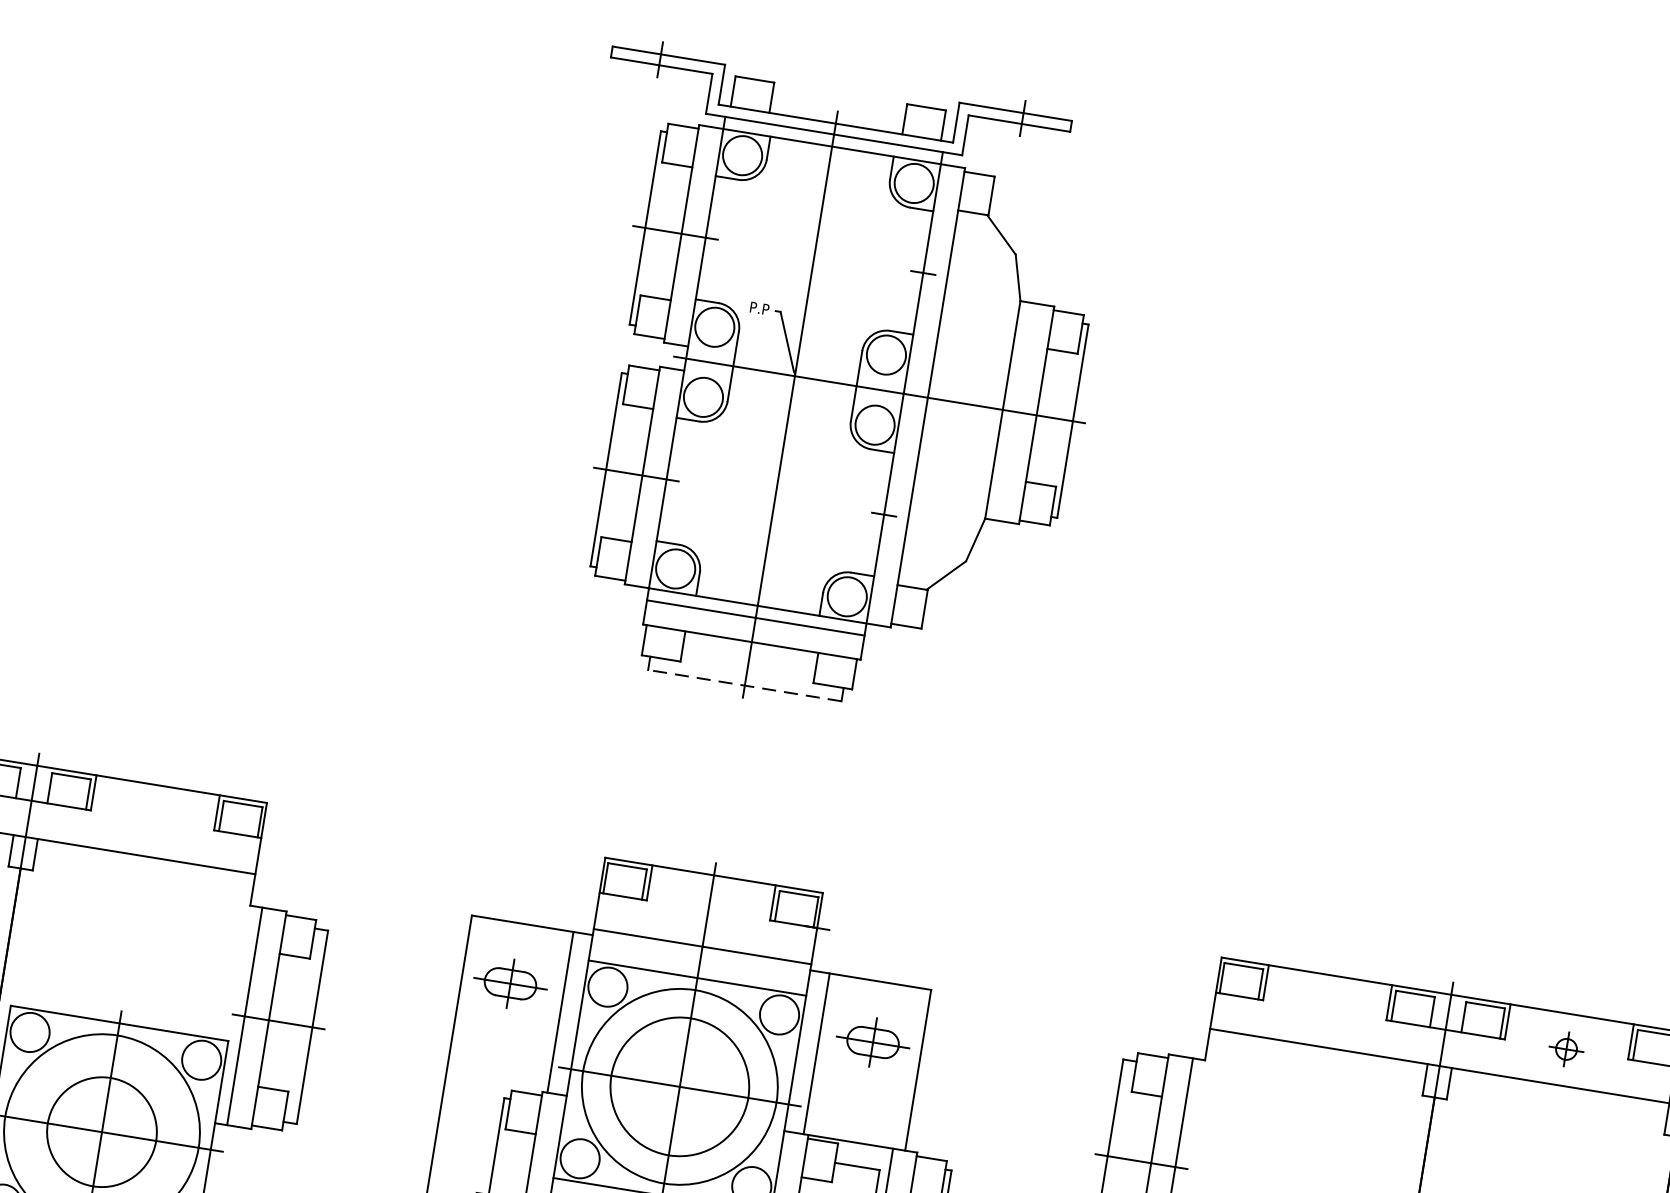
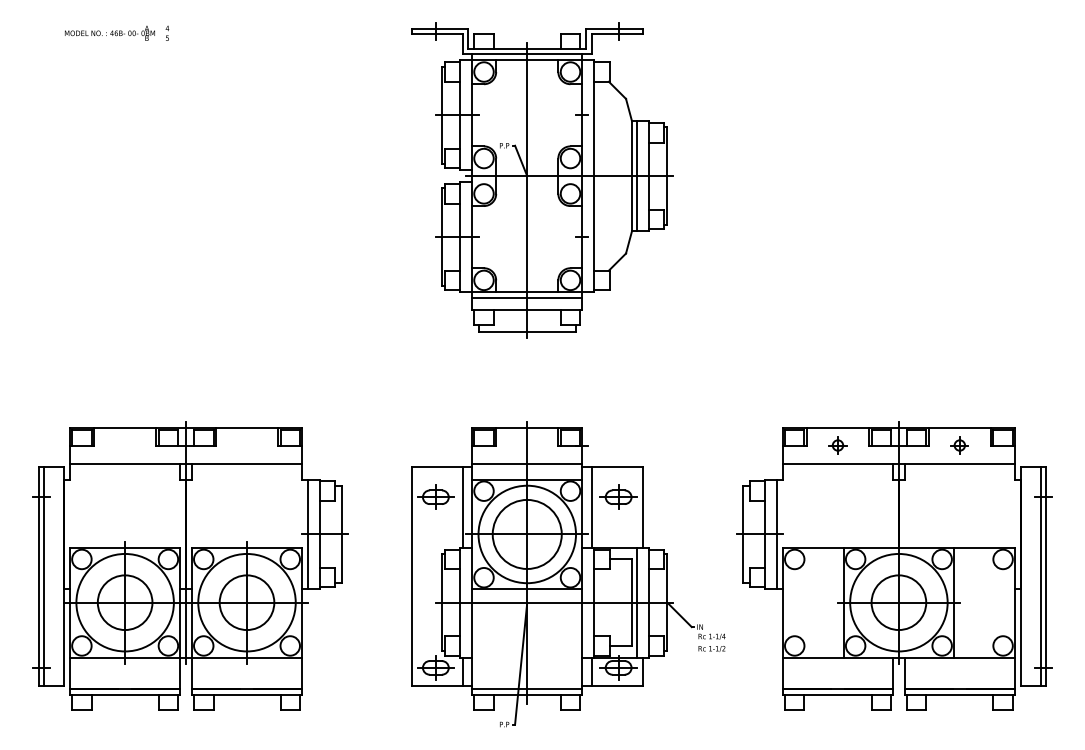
line: (1011, 411) -> (636, 176), added
line: (745, 686) -> (527, 332), dashed -> solid
part: (1323, 1010) -> (837, 445), added

